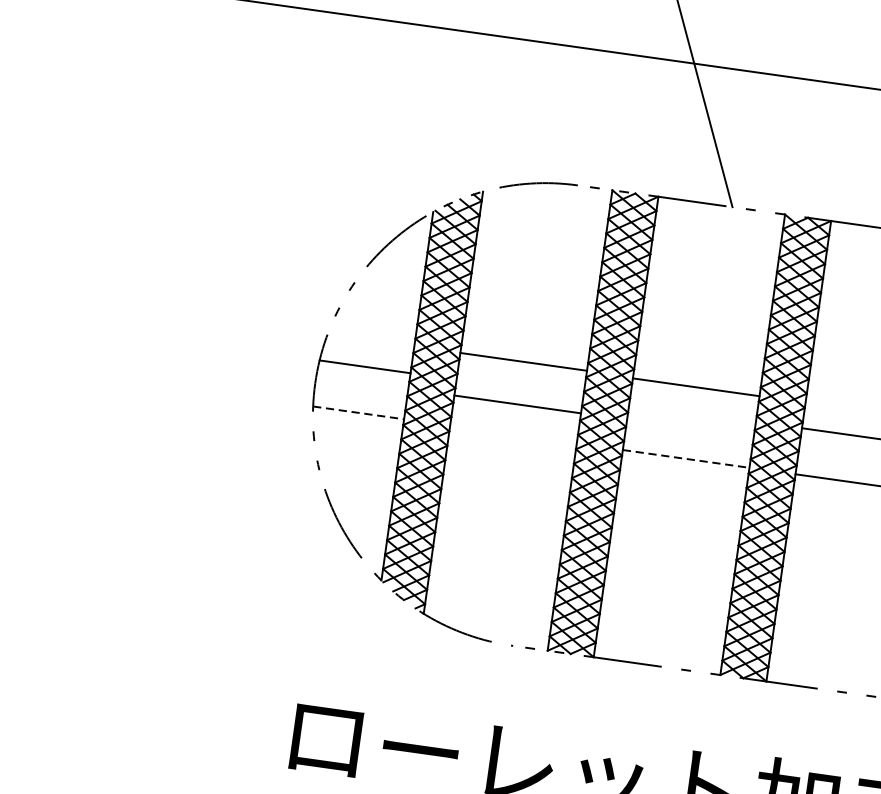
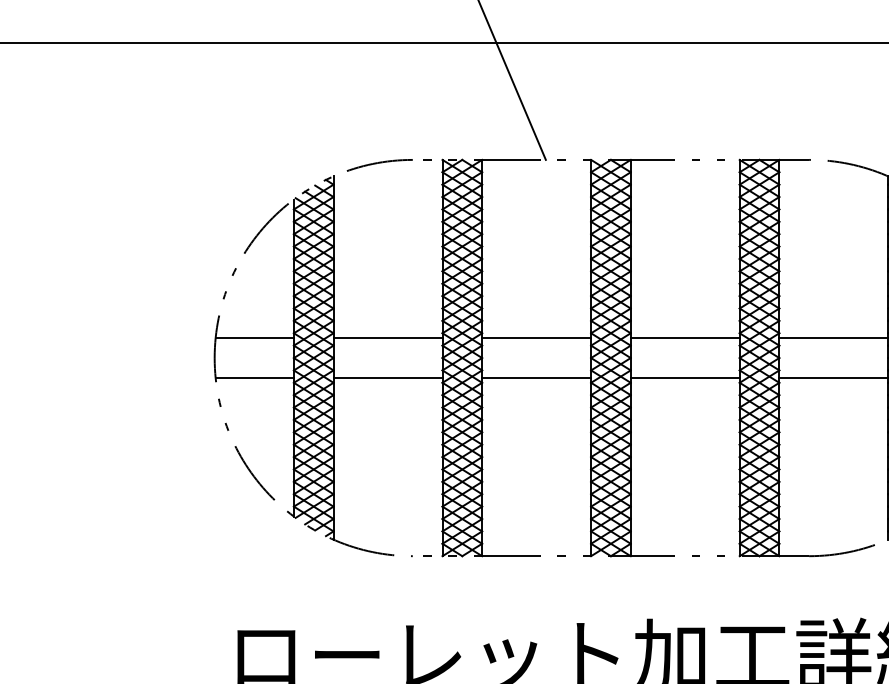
line: (523, 362) -> (387, 338), moved
line: (696, 387) -> (536, 338), moved
line: (517, 403) -> (387, 377), moved
line: (359, 412) -> (255, 377), dashed -> solid
line: (687, 458) -> (537, 377), dashed -> solid

